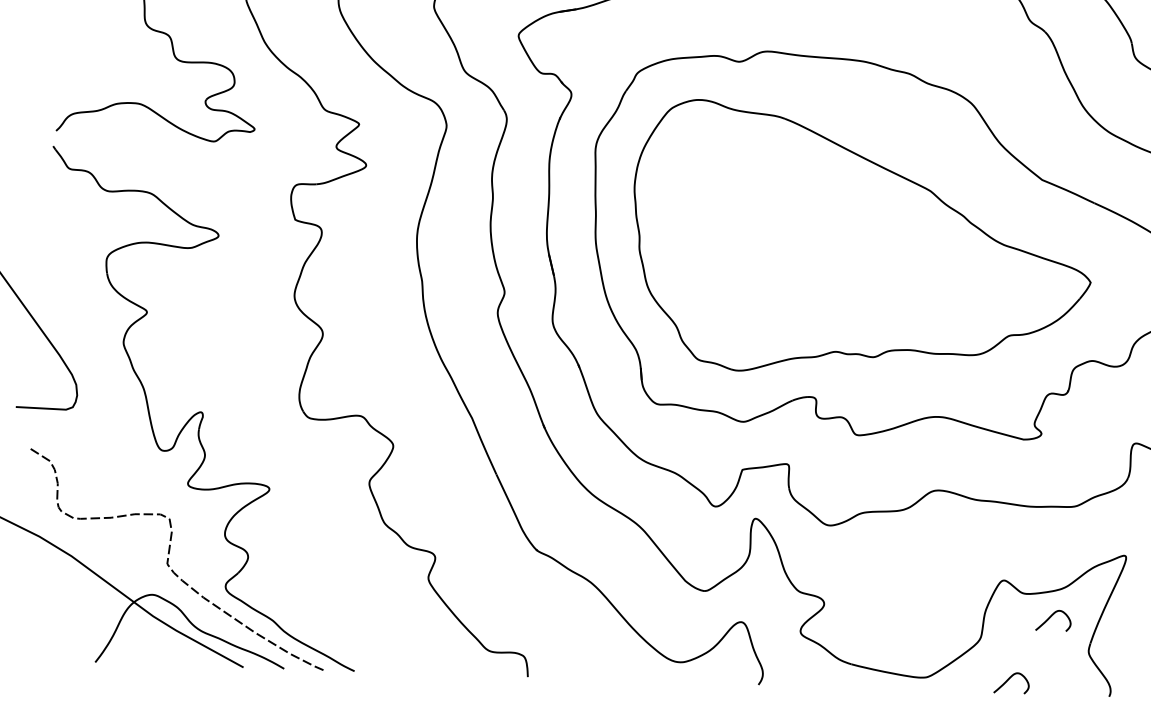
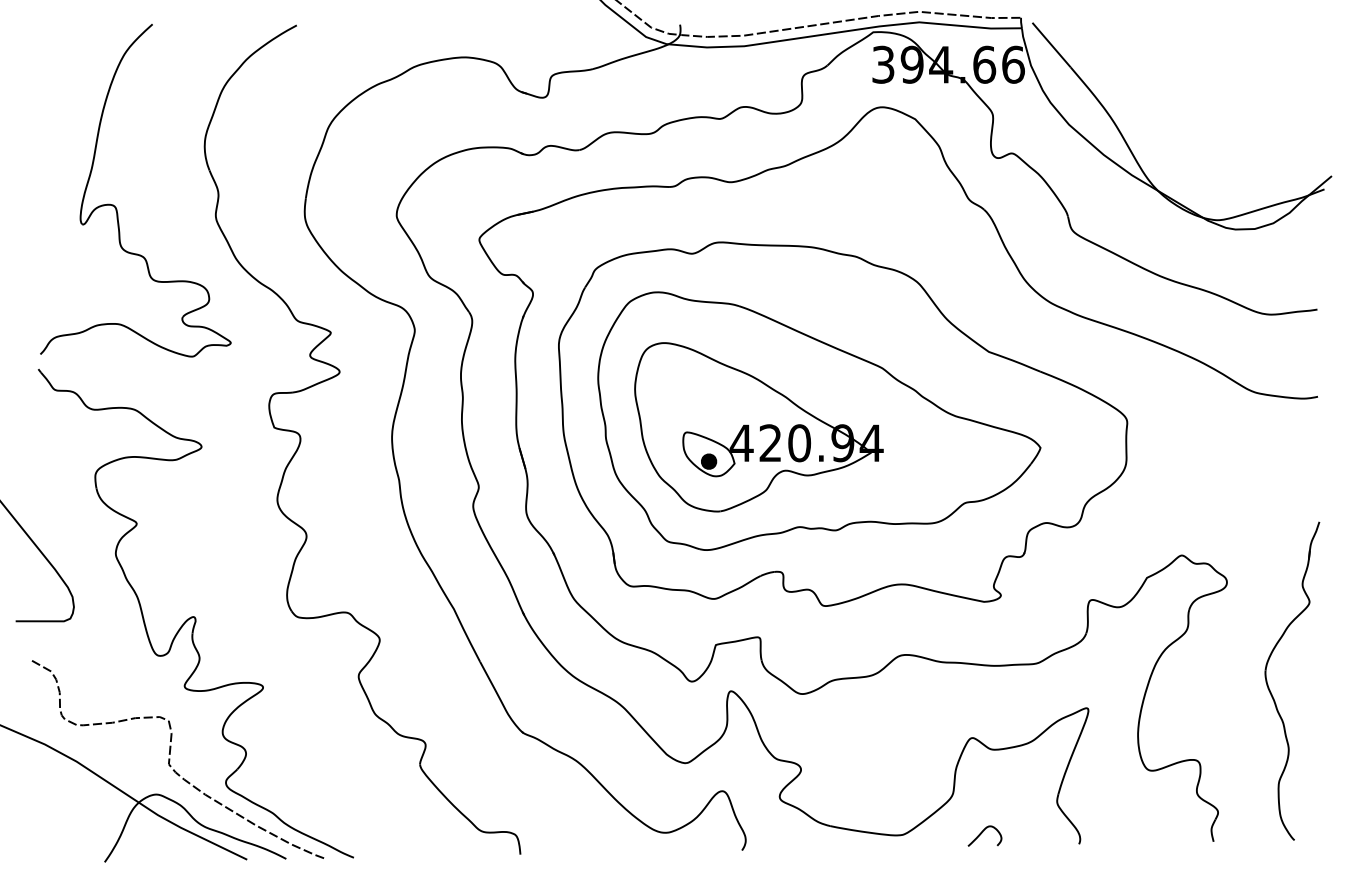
part: (798, 246) -> (758, 427), added
curve: (1051, 617) -> (1019, 771), removed

